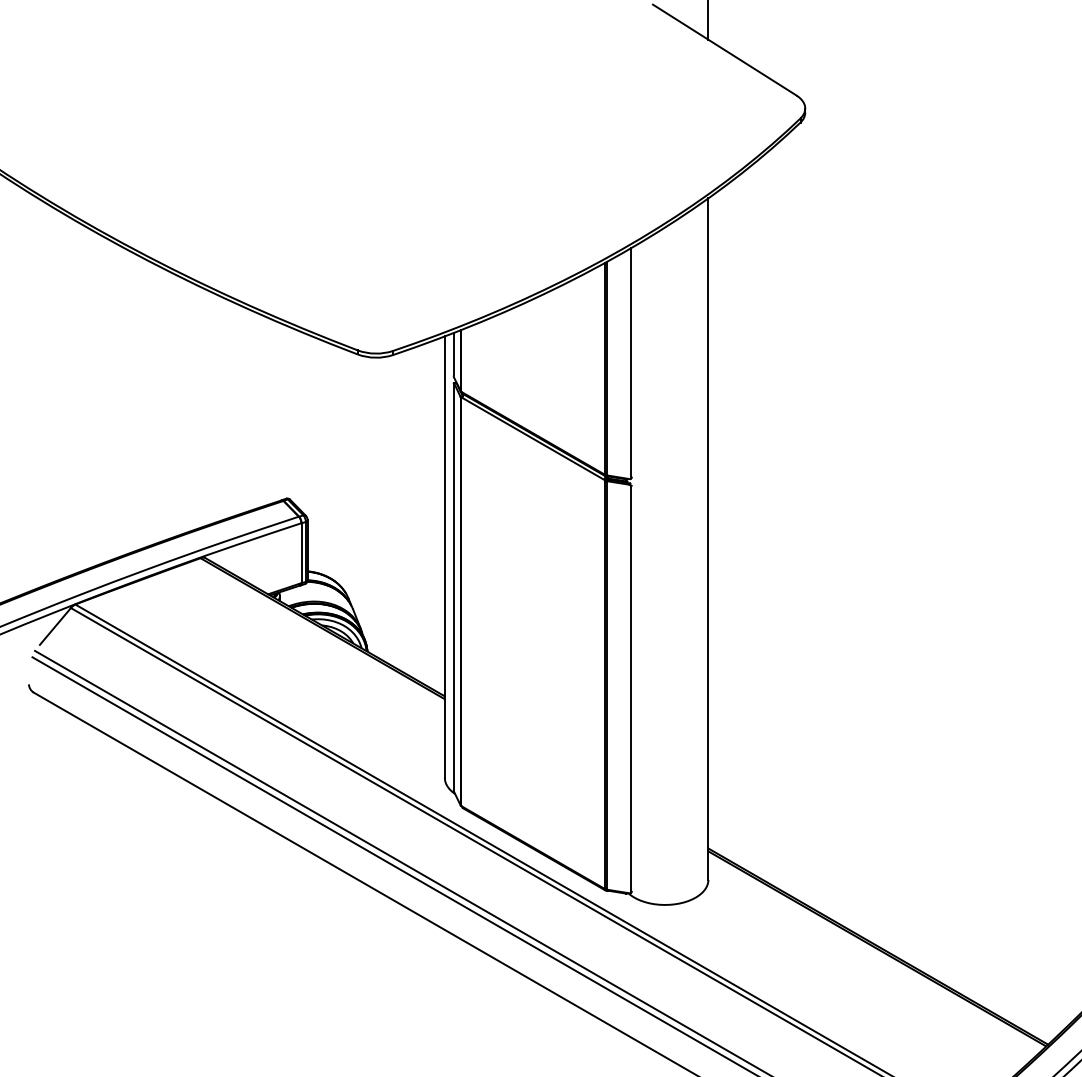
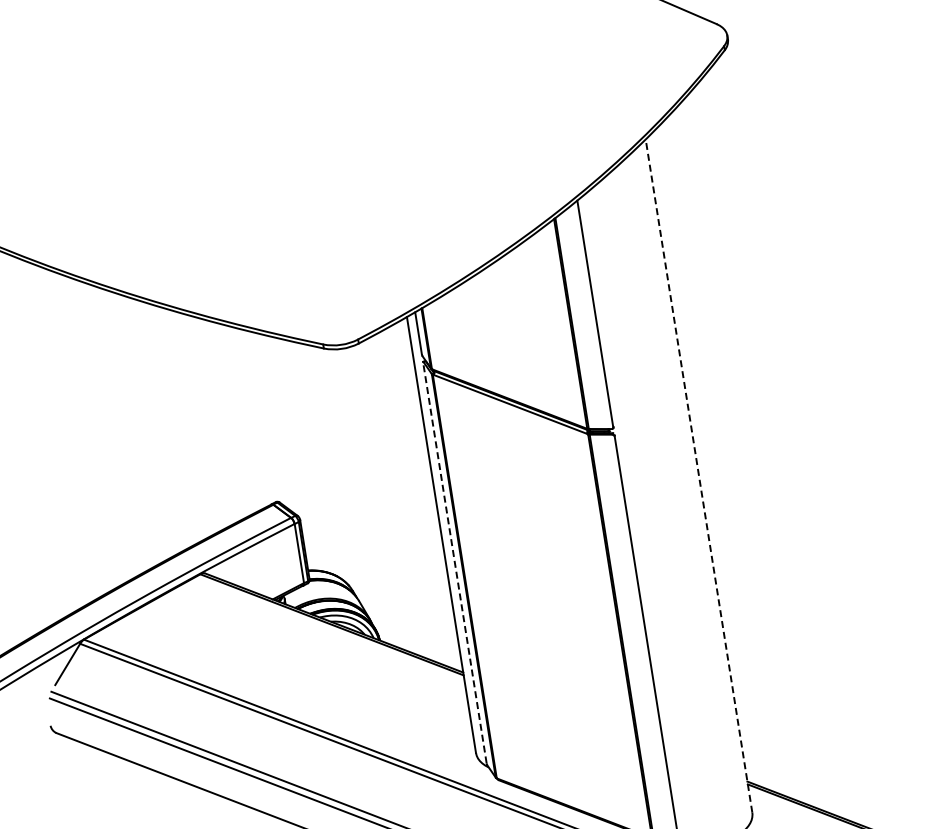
line: (708, 539) -> (699, 476), solid -> dashed
line: (453, 586) -> (454, 562), solid -> dashed

